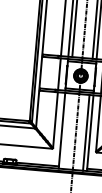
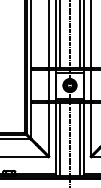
line: (66, 130) -> (60, 138), added

